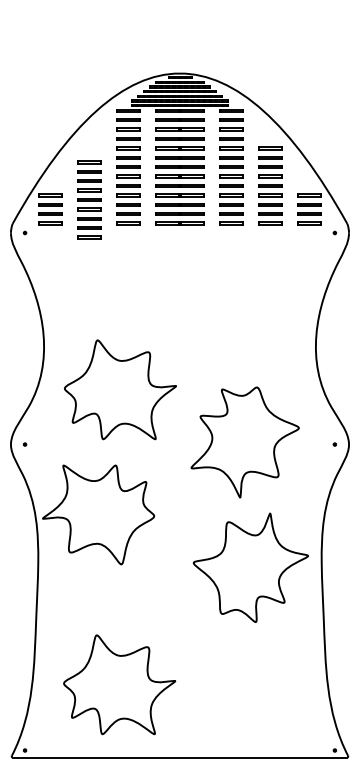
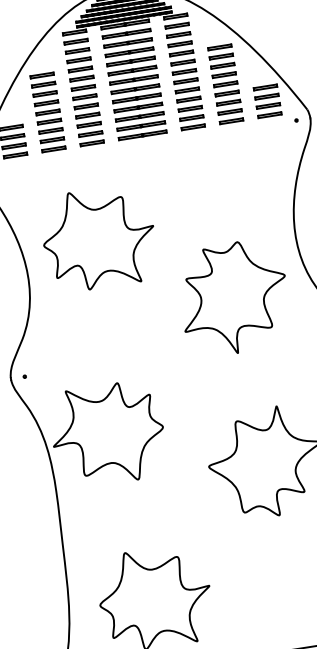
part: (89, 199) -> (47, 112), moved
part: (119, 389) -> (98, 238), moved
part: (244, 442) -> (233, 298), moved

